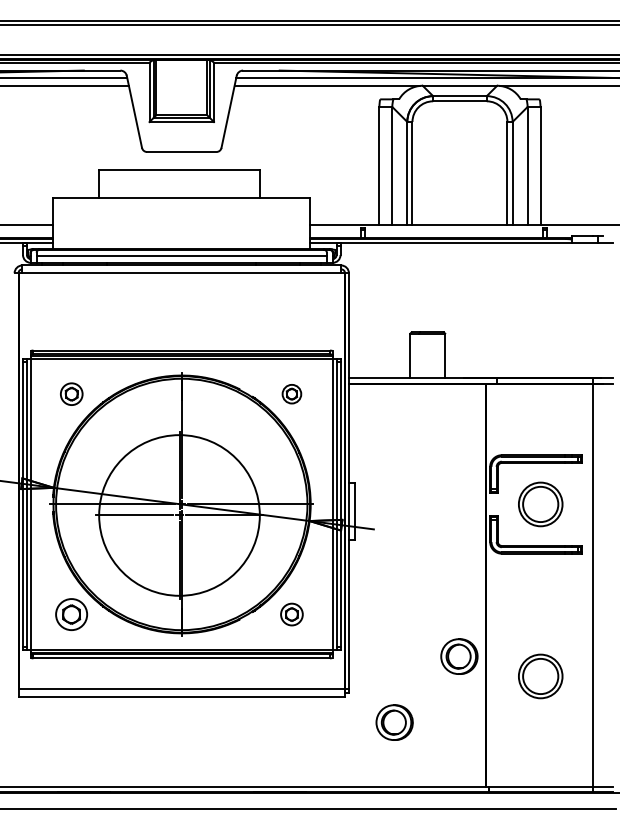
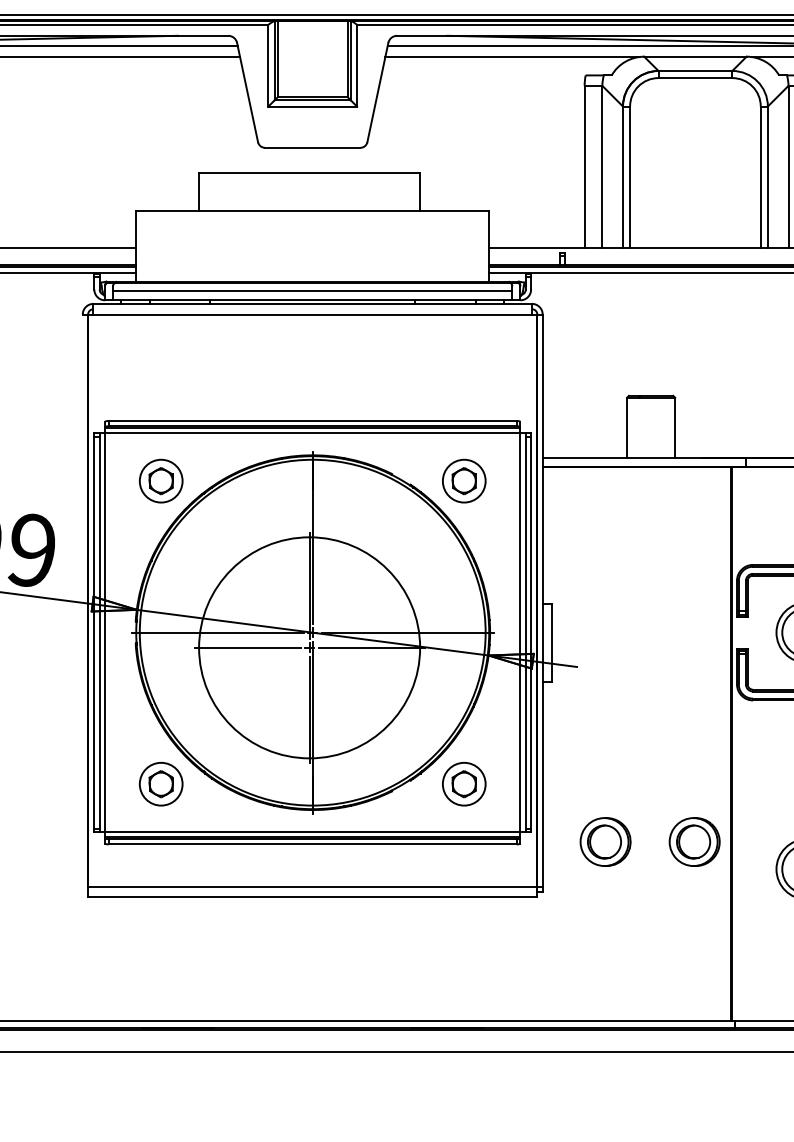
part: (71, 393) -> (161, 480), size x1.43
part: (291, 393) -> (463, 480), size x1.67
part: (291, 614) -> (463, 784), size x1.43
part: (394, 722) -> (605, 841), moved

